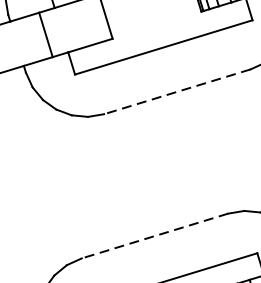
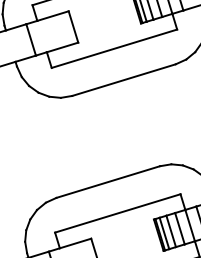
line: (176, 92) -> (123, 80), dashed -> solid
line: (153, 236) -> (107, 182), dashed -> solid

